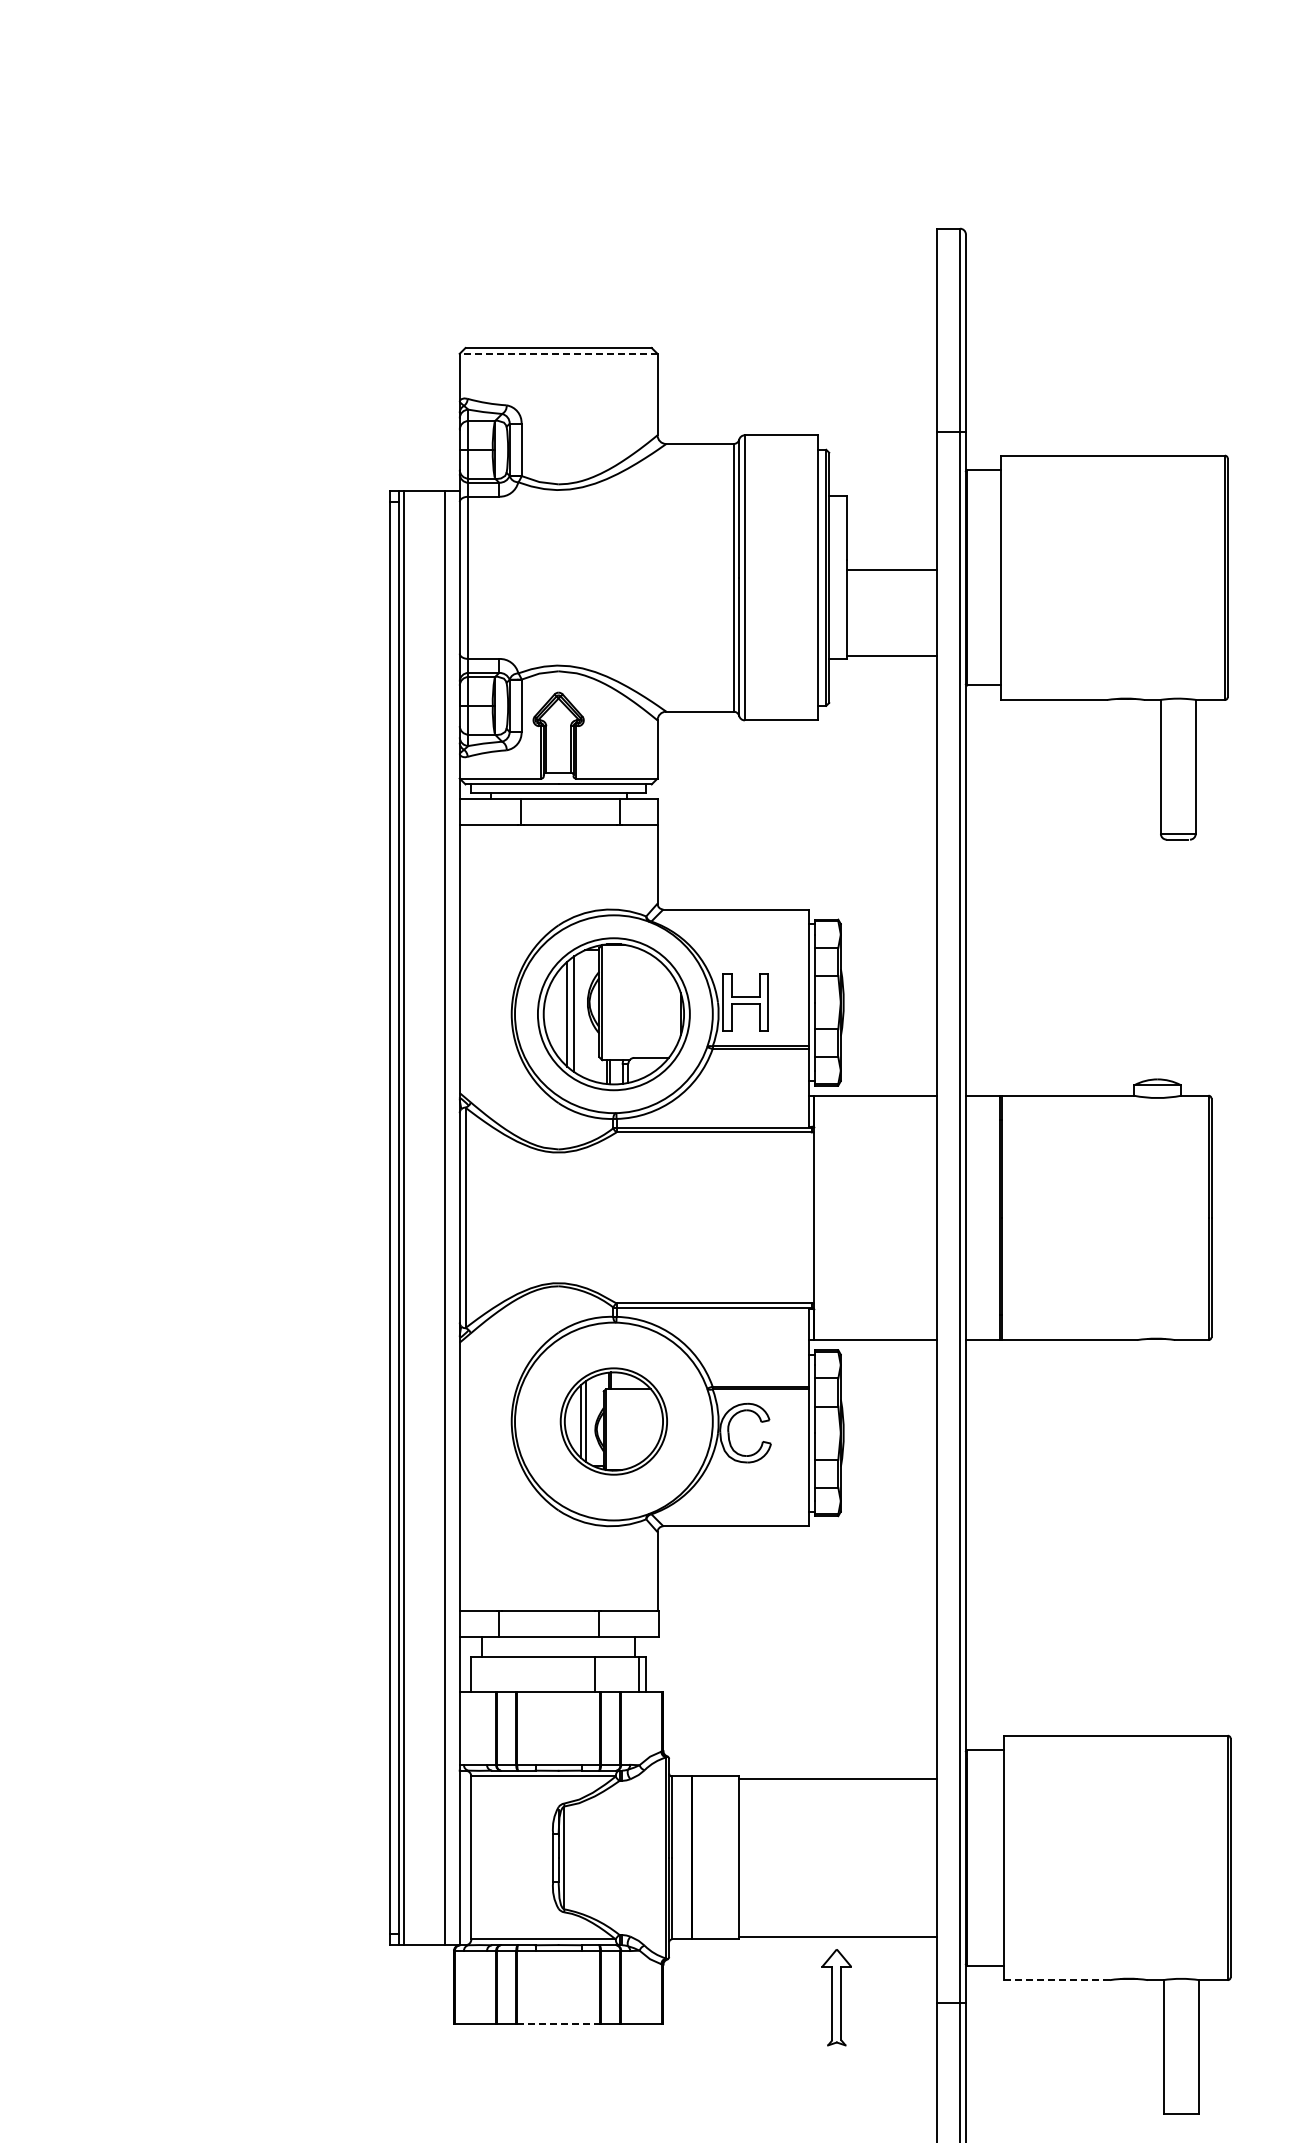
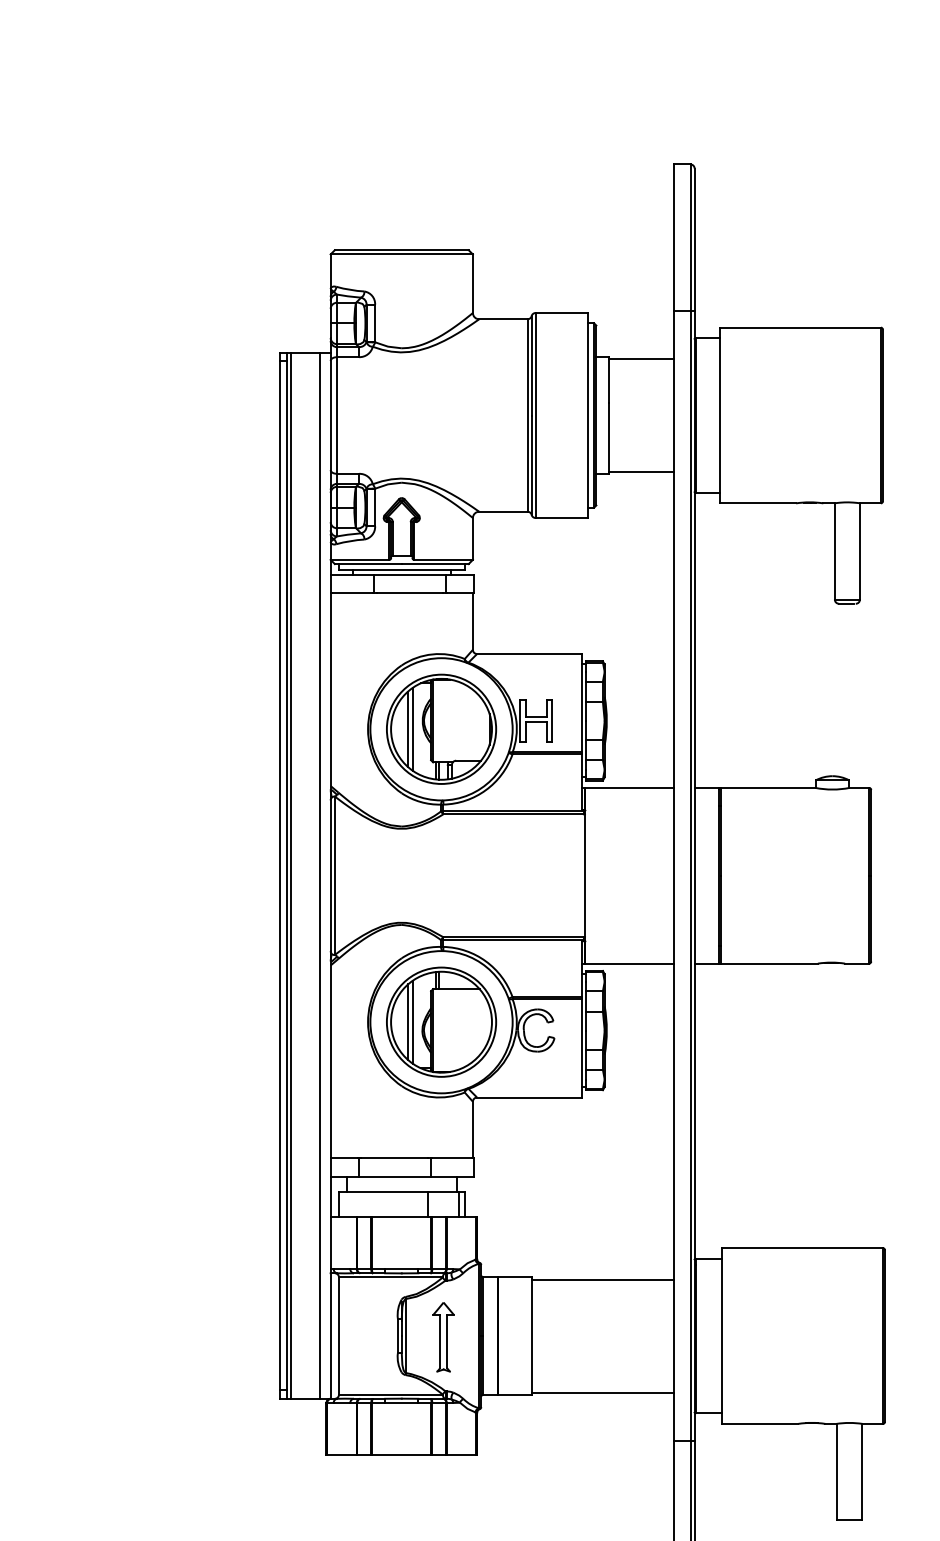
line: (558, 353) -> (401, 254), dashed -> solid
line: (891, 570) -> (641, 359), moved
part: (613, 1421) -> (441, 1022), size x1.43
line: (1057, 1980) -> (760, 1424), dashed -> solid
part: (836, 1997) -> (443, 1337), moved
line: (559, 2023) -> (402, 1455), dashed -> solid

